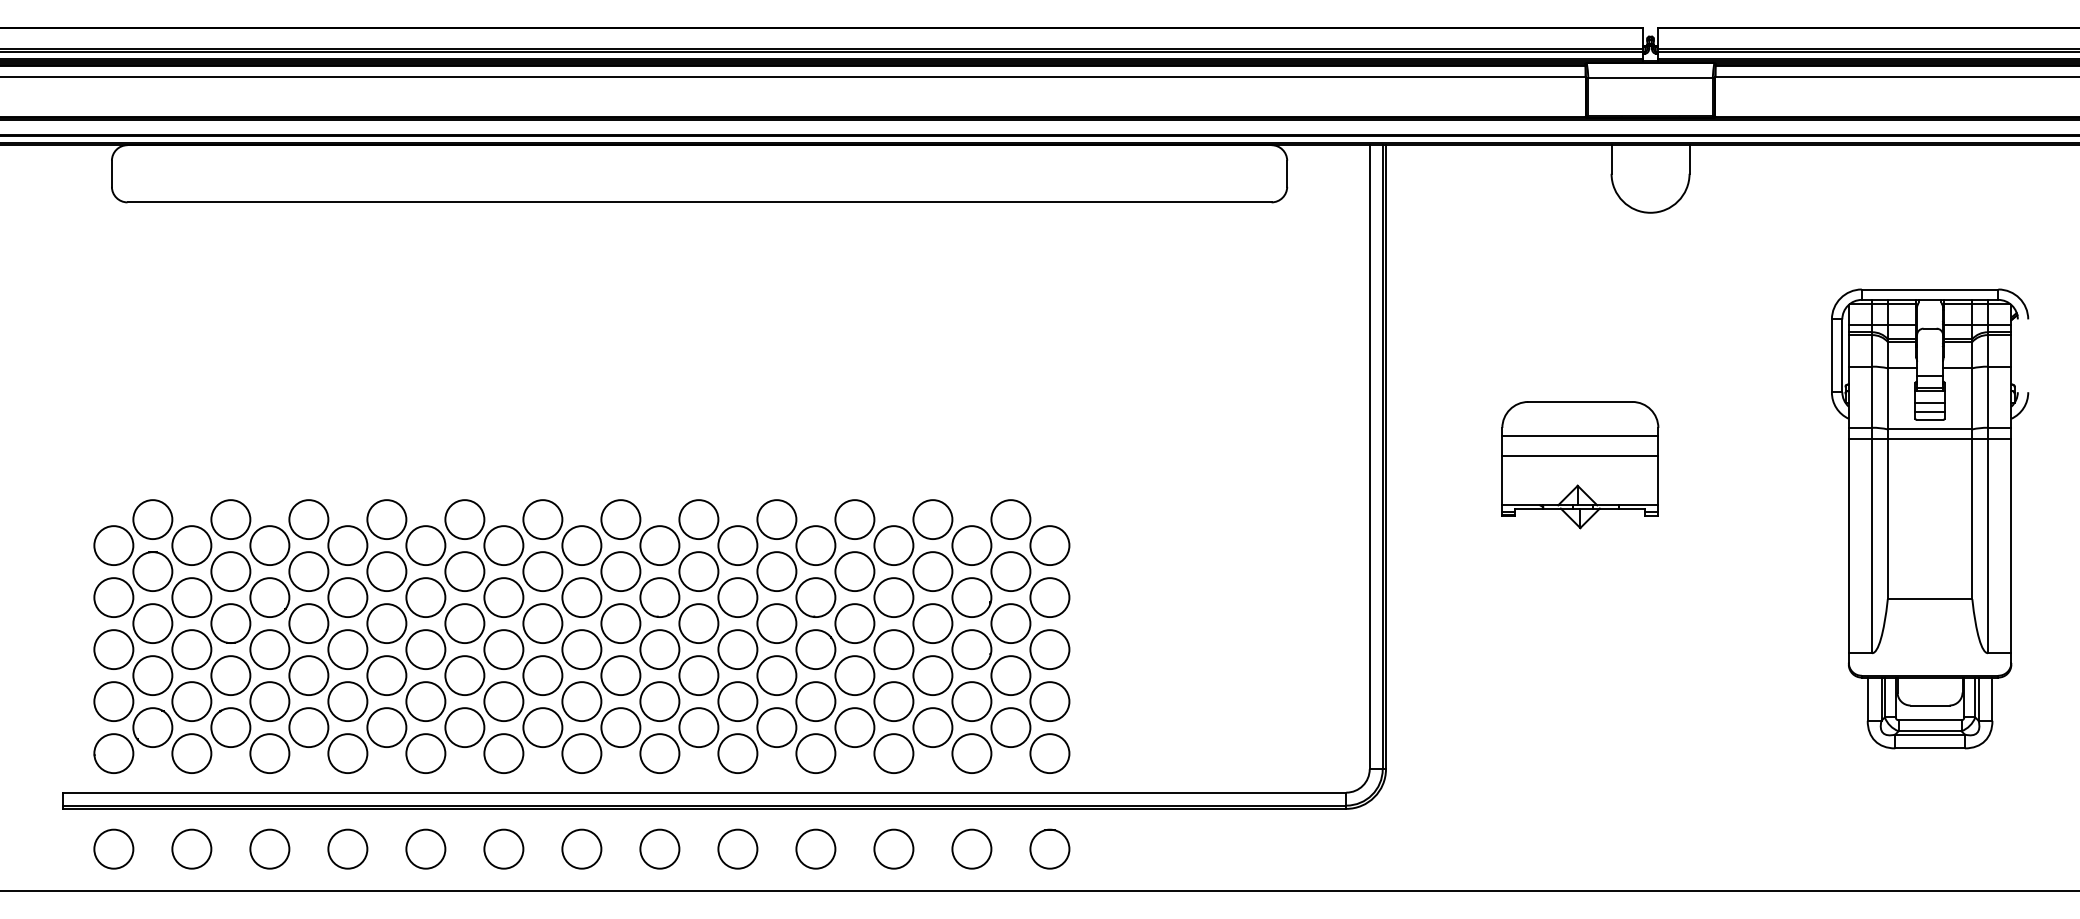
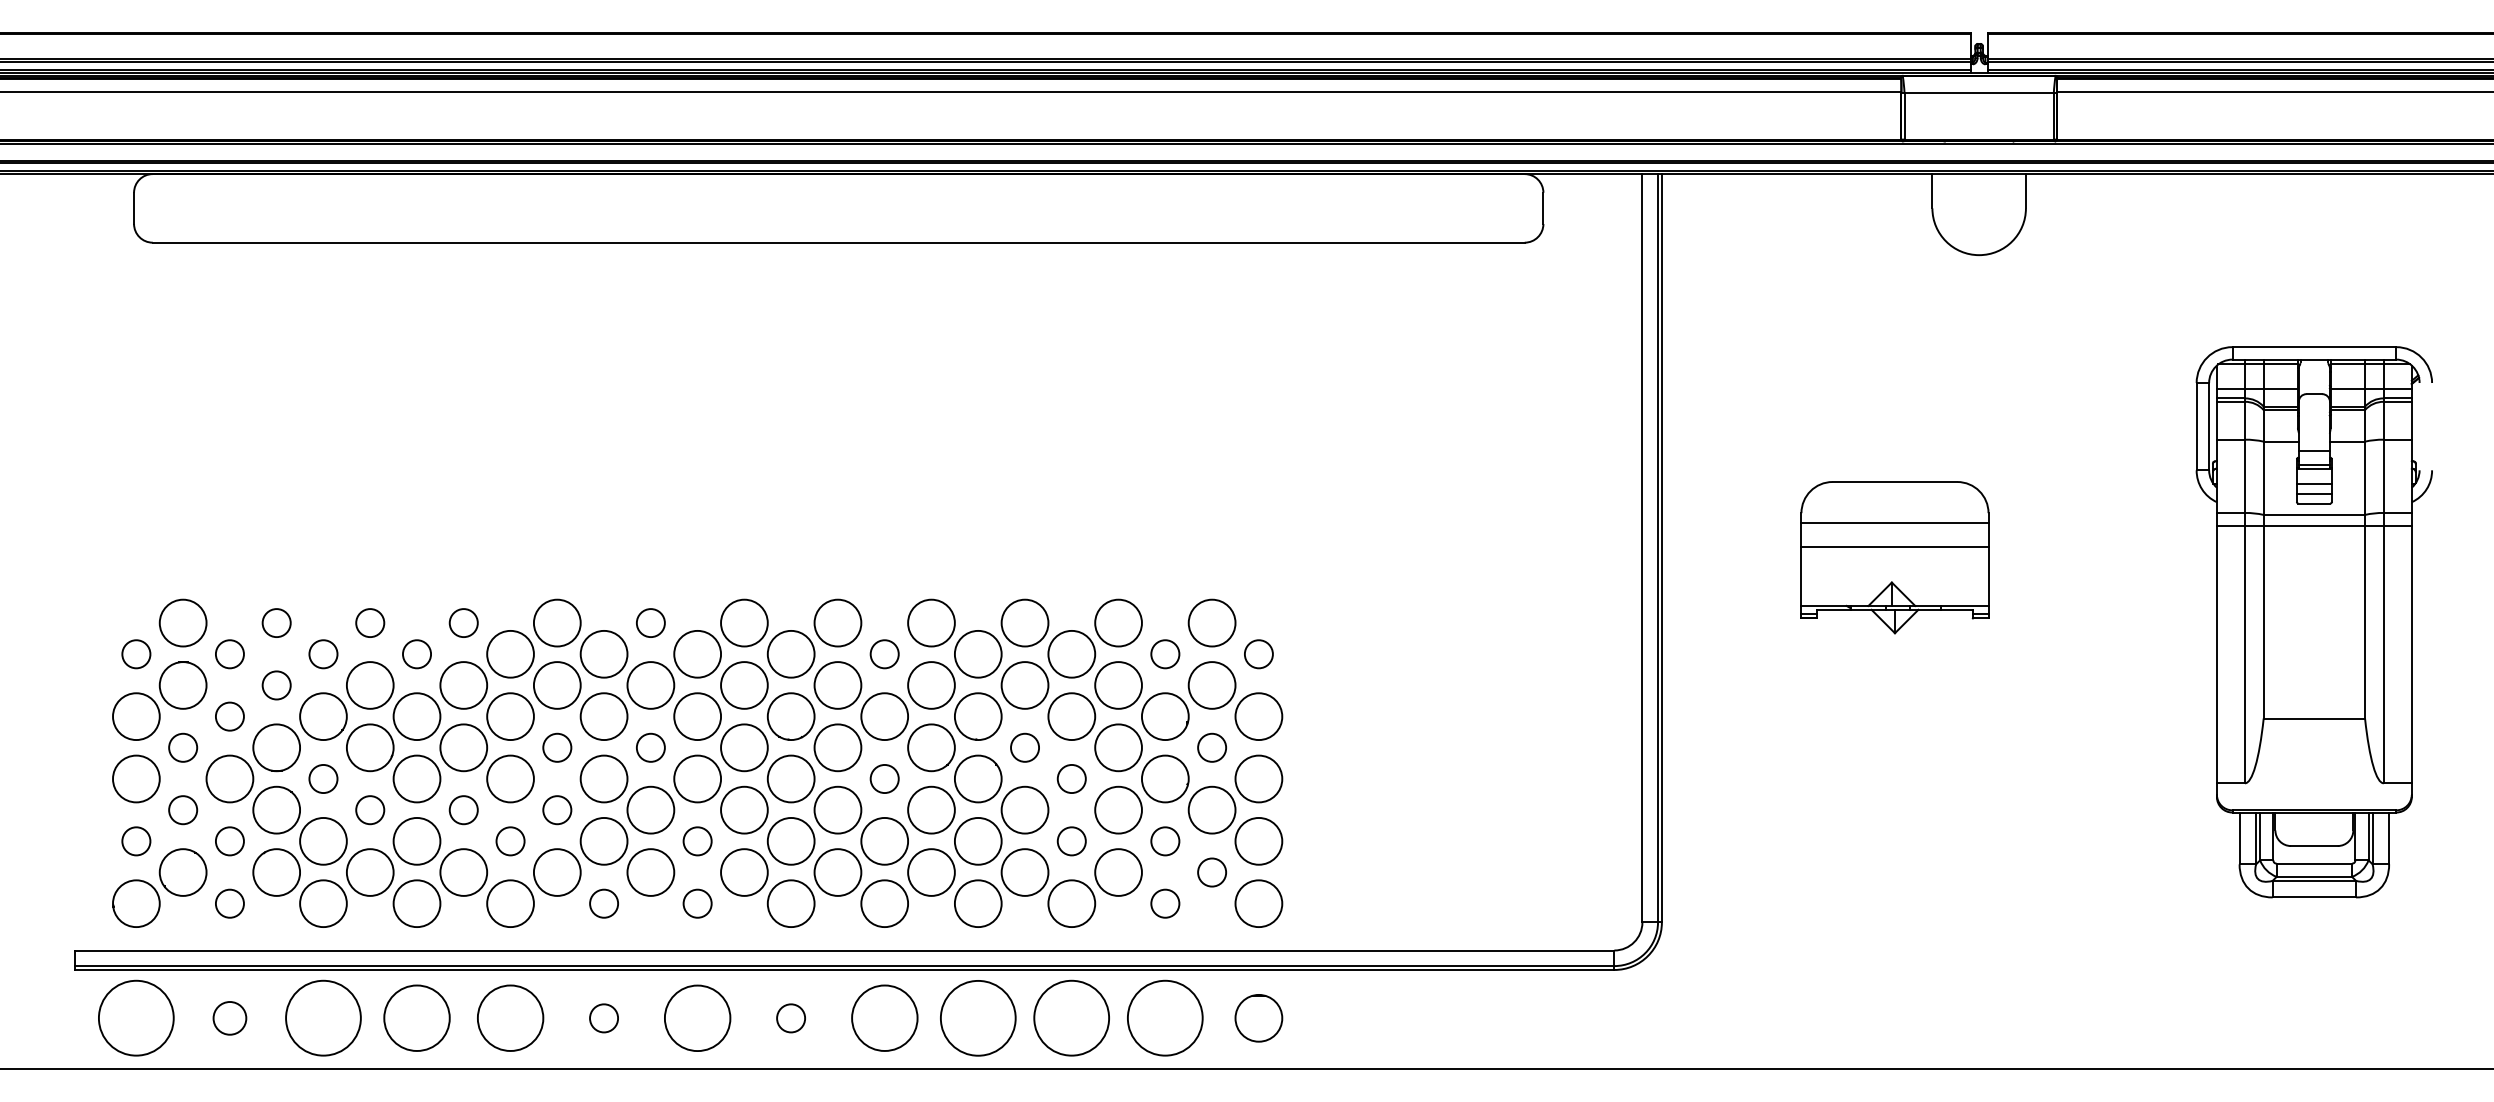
circle: (230, 519) -> (276, 622), size x0.6
circle: (308, 519) -> (369, 622), size x0.6
circle: (386, 519) -> (463, 622), size x0.6
circle: (542, 519) -> (650, 622), size x0.6
circle: (113, 544) -> (136, 653), size x0.6
circle: (191, 544) -> (229, 653), size x0.6
circle: (269, 544) -> (323, 653), size x0.6
circle: (347, 544) -> (416, 653), size x0.6
circle: (737, 544) -> (884, 653), size x0.6
circle: (971, 544) -> (1164, 653), size x0.6
circle: (1049, 544) -> (1258, 653), size x0.6
circle: (230, 571) -> (276, 685), size x0.6
circle: (191, 597) -> (229, 716), size x0.6
circle: (152, 623) -> (182, 747), size x0.6
circle: (464, 623) -> (556, 747), size x0.6
circle: (542, 623) -> (650, 747), size x0.6
circle: (854, 623) -> (1024, 747), size x0.6
circle: (1010, 623) -> (1211, 747), size x0.6
circle: (269, 649) -> (323, 778), size x0.6
circle: (737, 649) -> (884, 778), size x0.6
circle: (893, 649) -> (1071, 778), size x0.6
circle: (152, 675) -> (182, 809), size x0.6
circle: (308, 675) -> (369, 809), size x0.6
circle: (386, 675) -> (463, 809), size x0.6
circle: (464, 675) -> (556, 809), size x0.6
circle: (113, 700) -> (136, 840), size x0.6
circle: (191, 700) -> (229, 840), size x0.6
circle: (425, 700) -> (510, 840), size x0.6
circle: (581, 700) -> (697, 840), size x0.6
circle: (893, 700) -> (1071, 840), size x0.6
circle: (971, 700) -> (1164, 840), size x0.6
circle: (1010, 727) -> (1211, 872), size x0.6
circle: (191, 753) -> (229, 903), size x0.6
circle: (503, 753) -> (603, 903), size x0.6
circle: (581, 753) -> (697, 903), size x0.6
circle: (971, 753) -> (1164, 903), size x0.6
circle: (581, 848) -> (697, 1017), size x1.4
circle: (815, 848) -> (977, 1017), size x1.6
circle: (113, 849) -> (136, 1018), size x1.6
circle: (191, 849) -> (229, 1018), size x0.7
circle: (269, 849) -> (323, 1018), size x1.6
circle: (347, 849) -> (416, 1018), size x1.4
circle: (425, 849) -> (510, 1018), size x1.4
circle: (503, 849) -> (603, 1018), size x0.6
circle: (659, 849) -> (790, 1018), size x0.6
circle: (737, 849) -> (884, 1018), size x1.4
circle: (893, 849) -> (1071, 1018), size x1.6
circle: (972, 849) -> (1165, 1018), size x1.6

